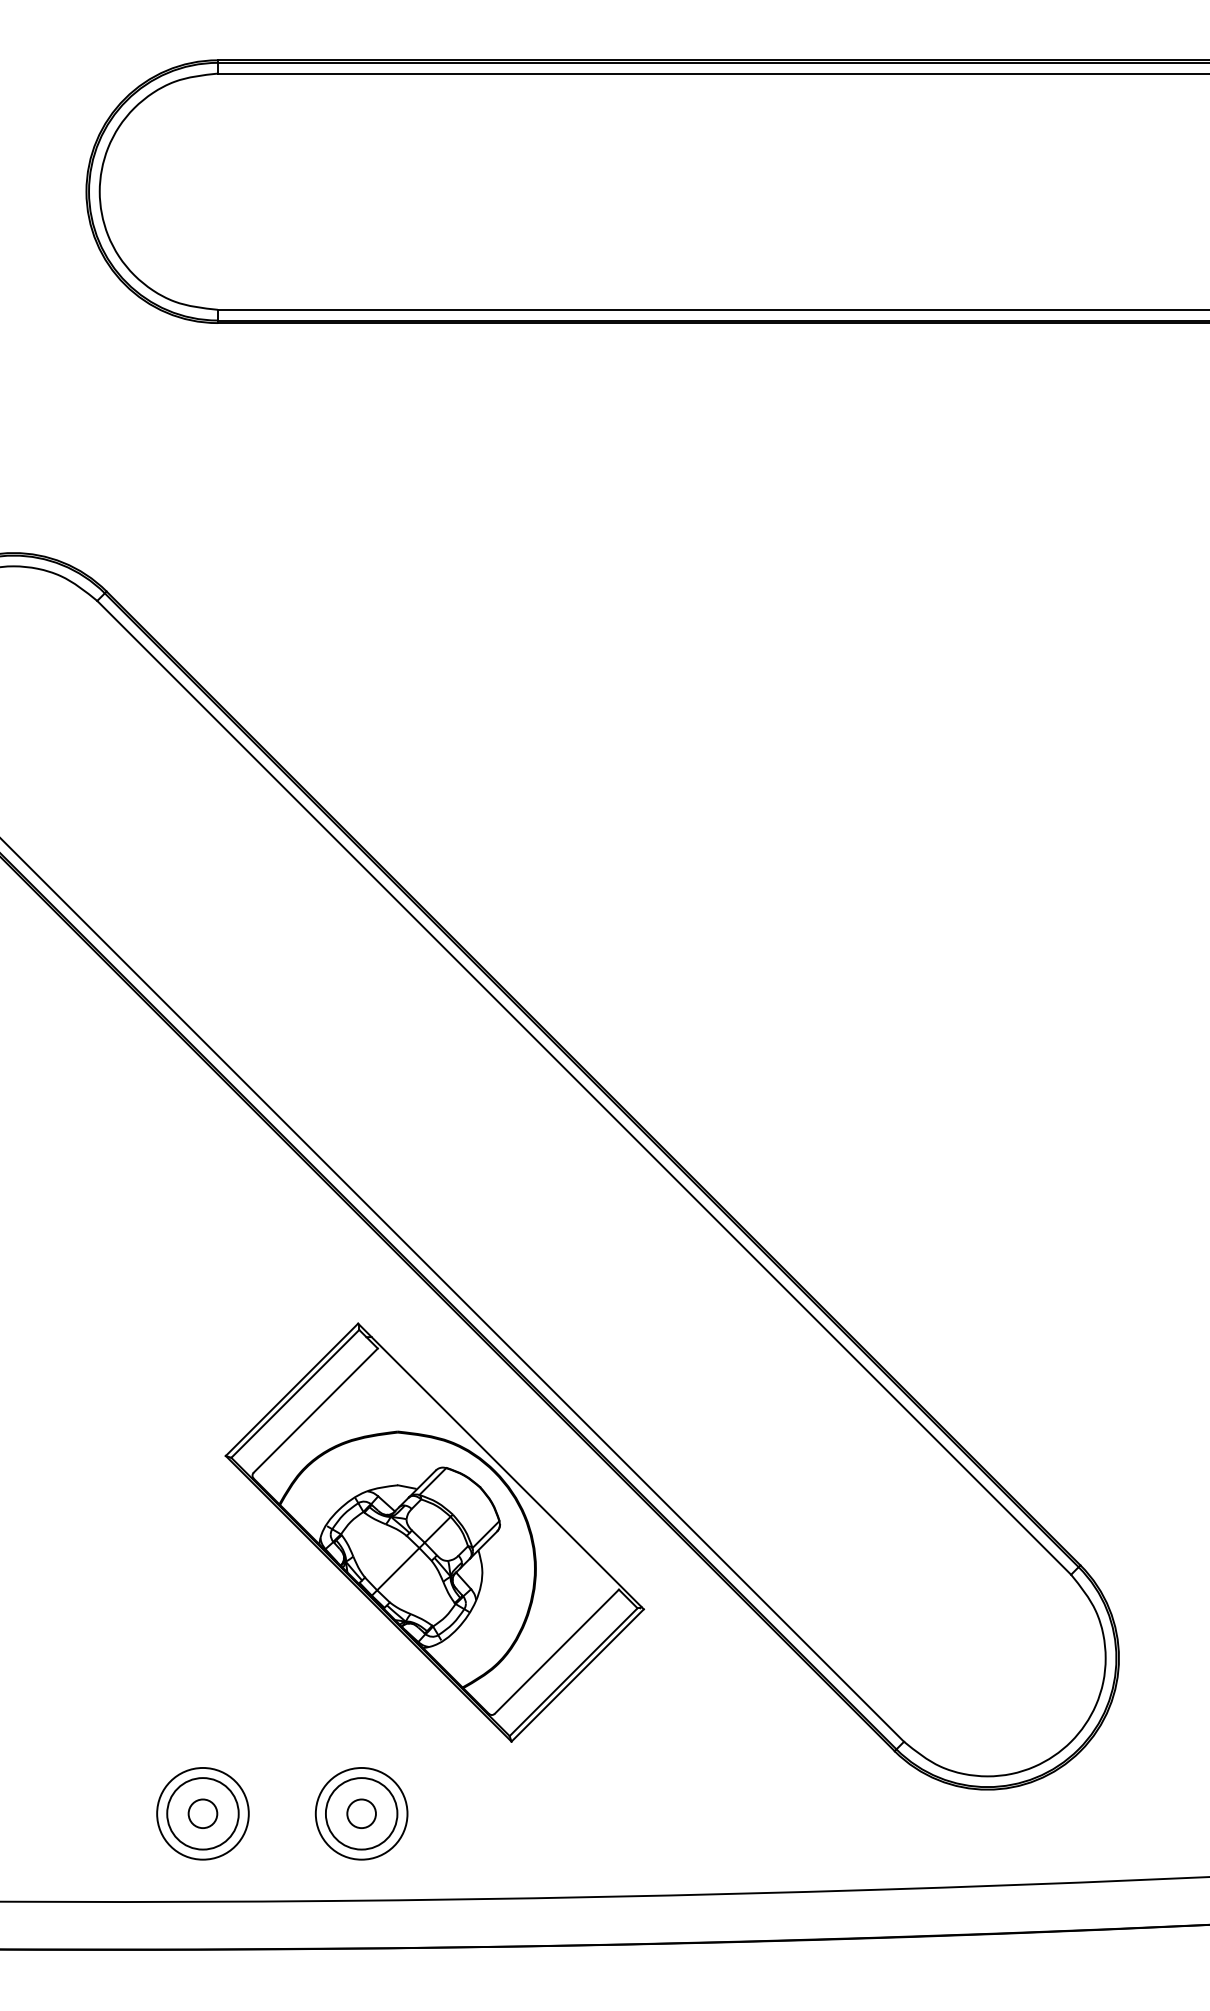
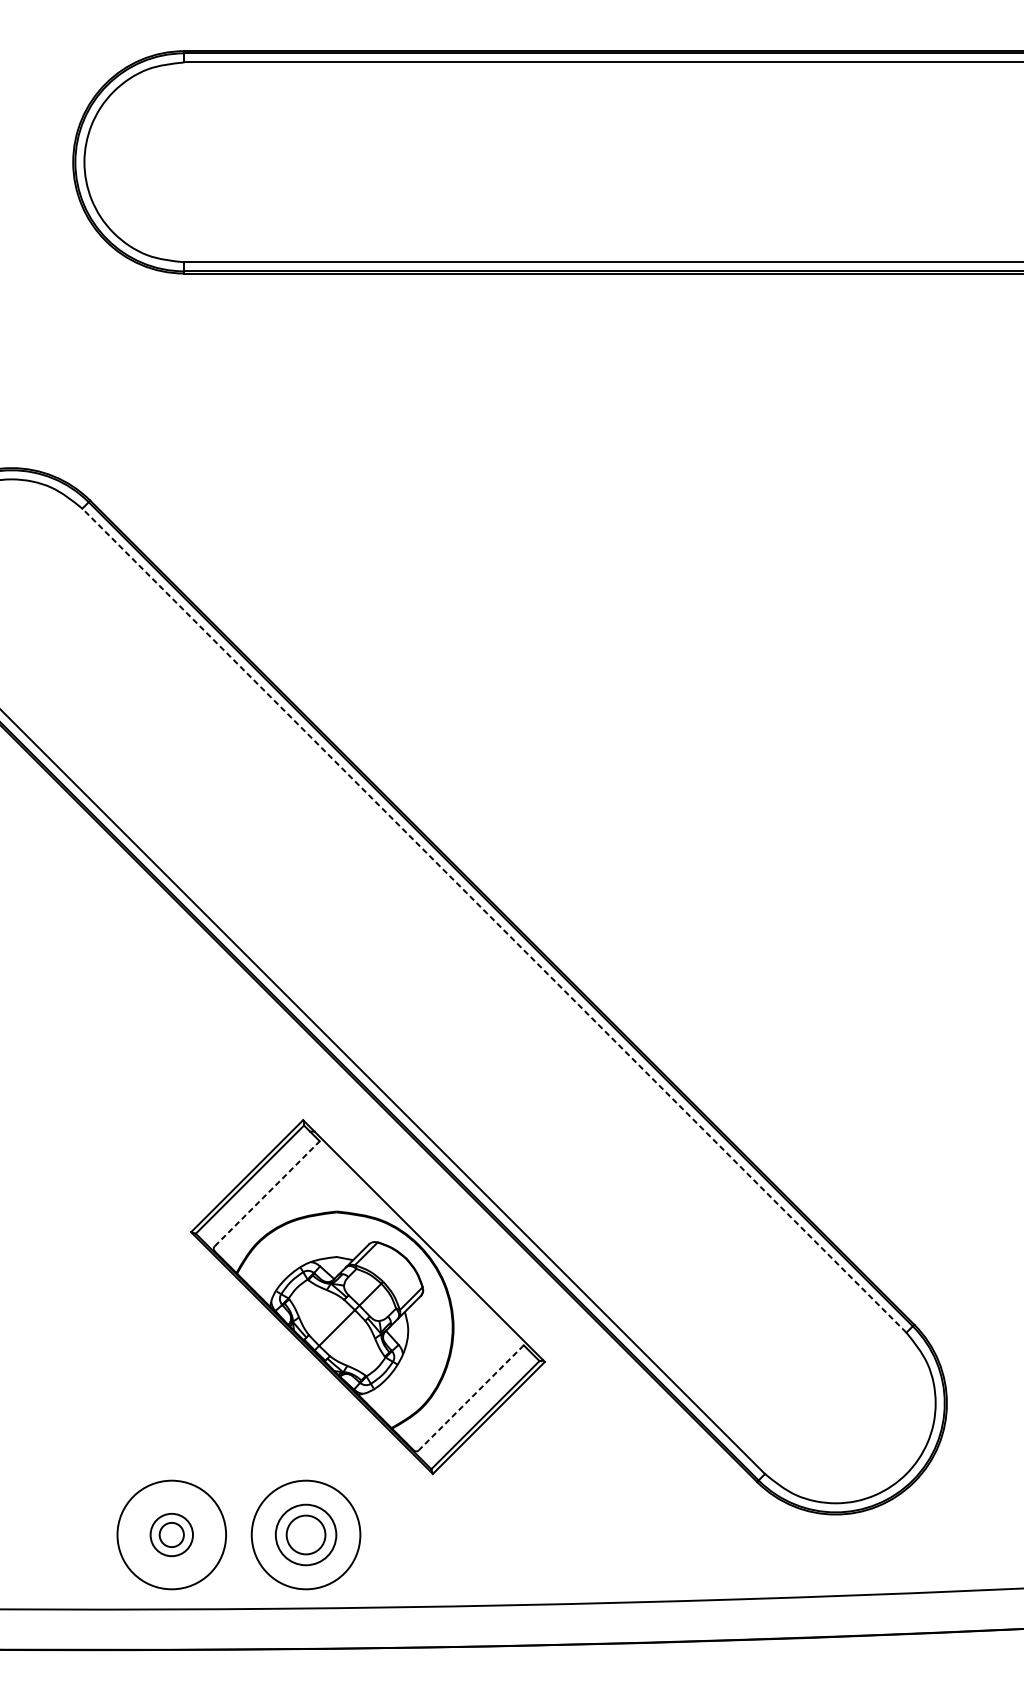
line: (584, 1087) -> (494, 920), solid -> dashed
line: (315, 1410) -> (267, 1193), solid -> dashed
line: (556, 1651) -> (470, 1397), solid -> dashed
circle: (202, 1813) -> (171, 1534), size x0.7
circle: (202, 1813) -> (171, 1534), size x1.4
circle: (361, 1813) -> (305, 1534), size x1.4
circle: (361, 1813) -> (305, 1534), size x1.6

